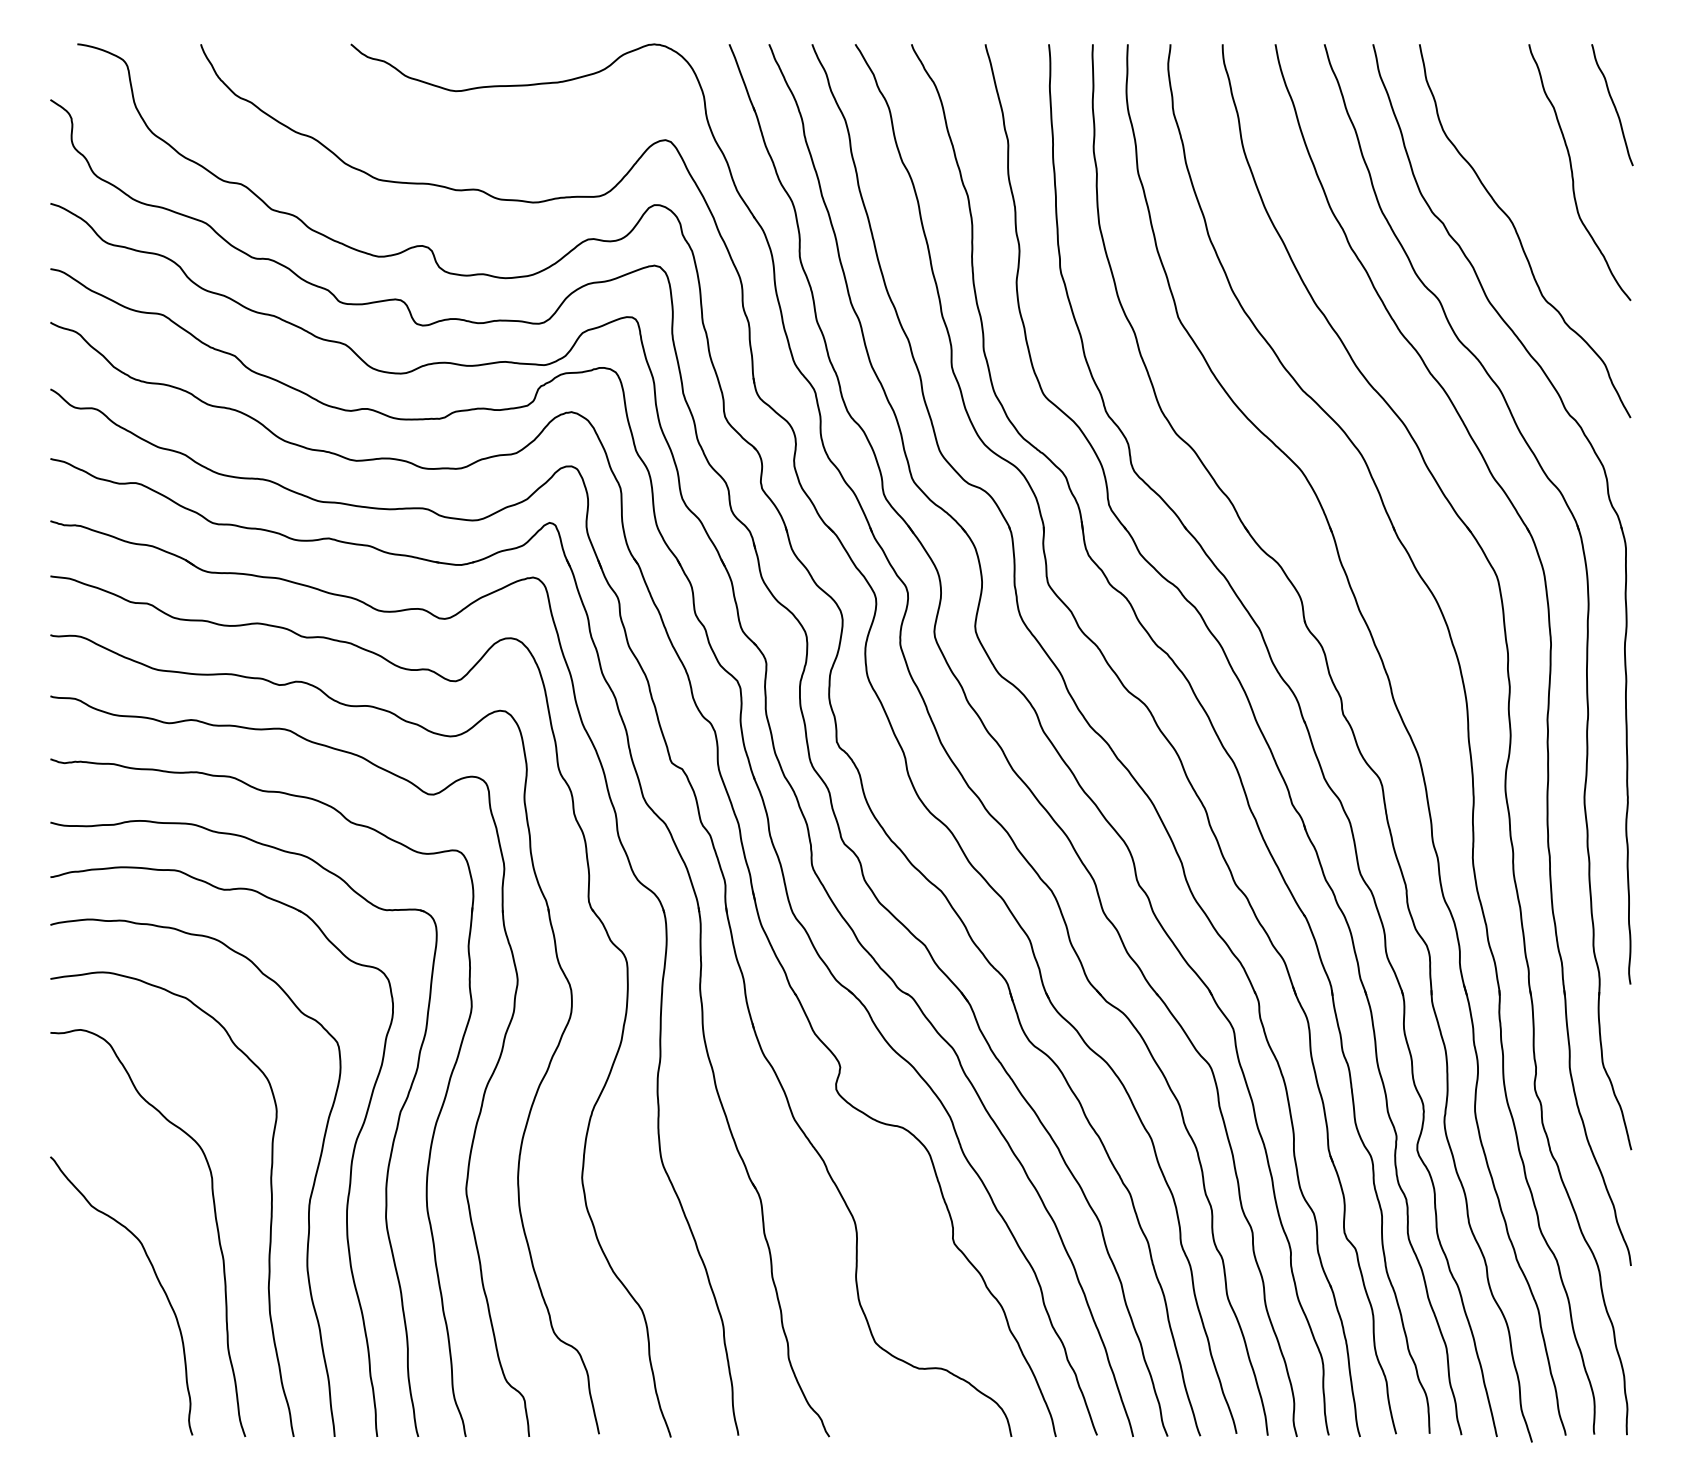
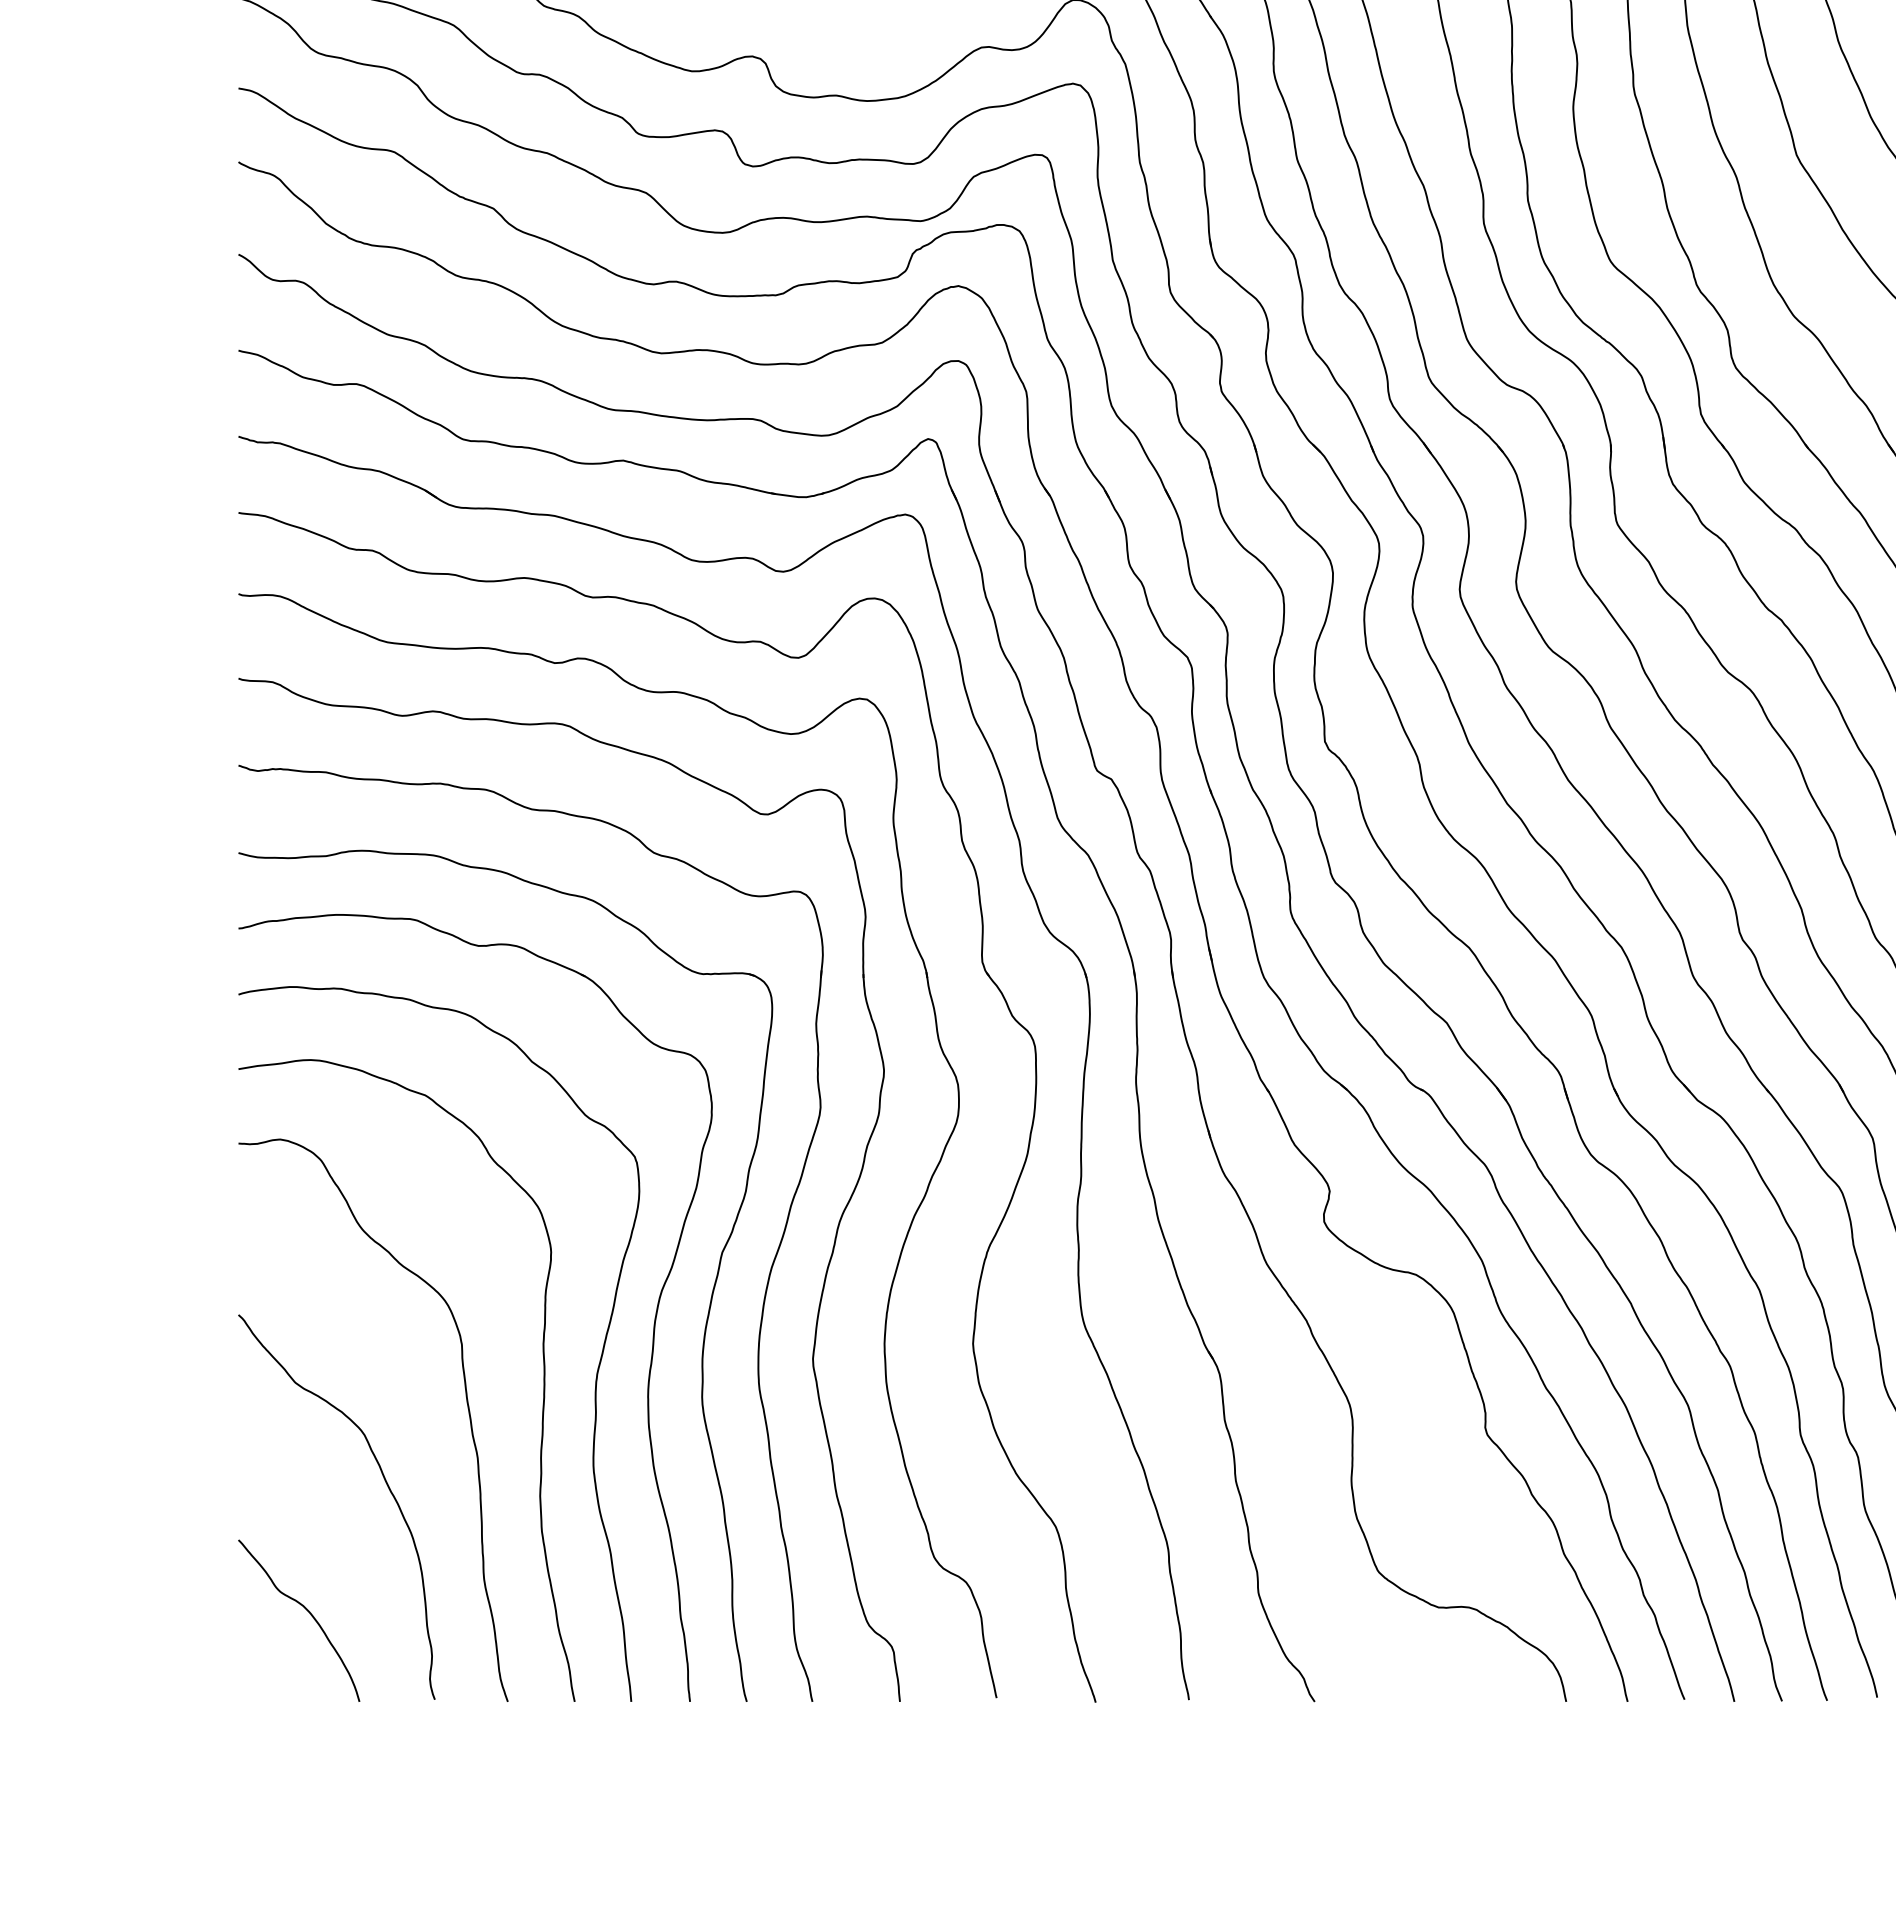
curve: (100, 1372) -> (307, 1612), added

